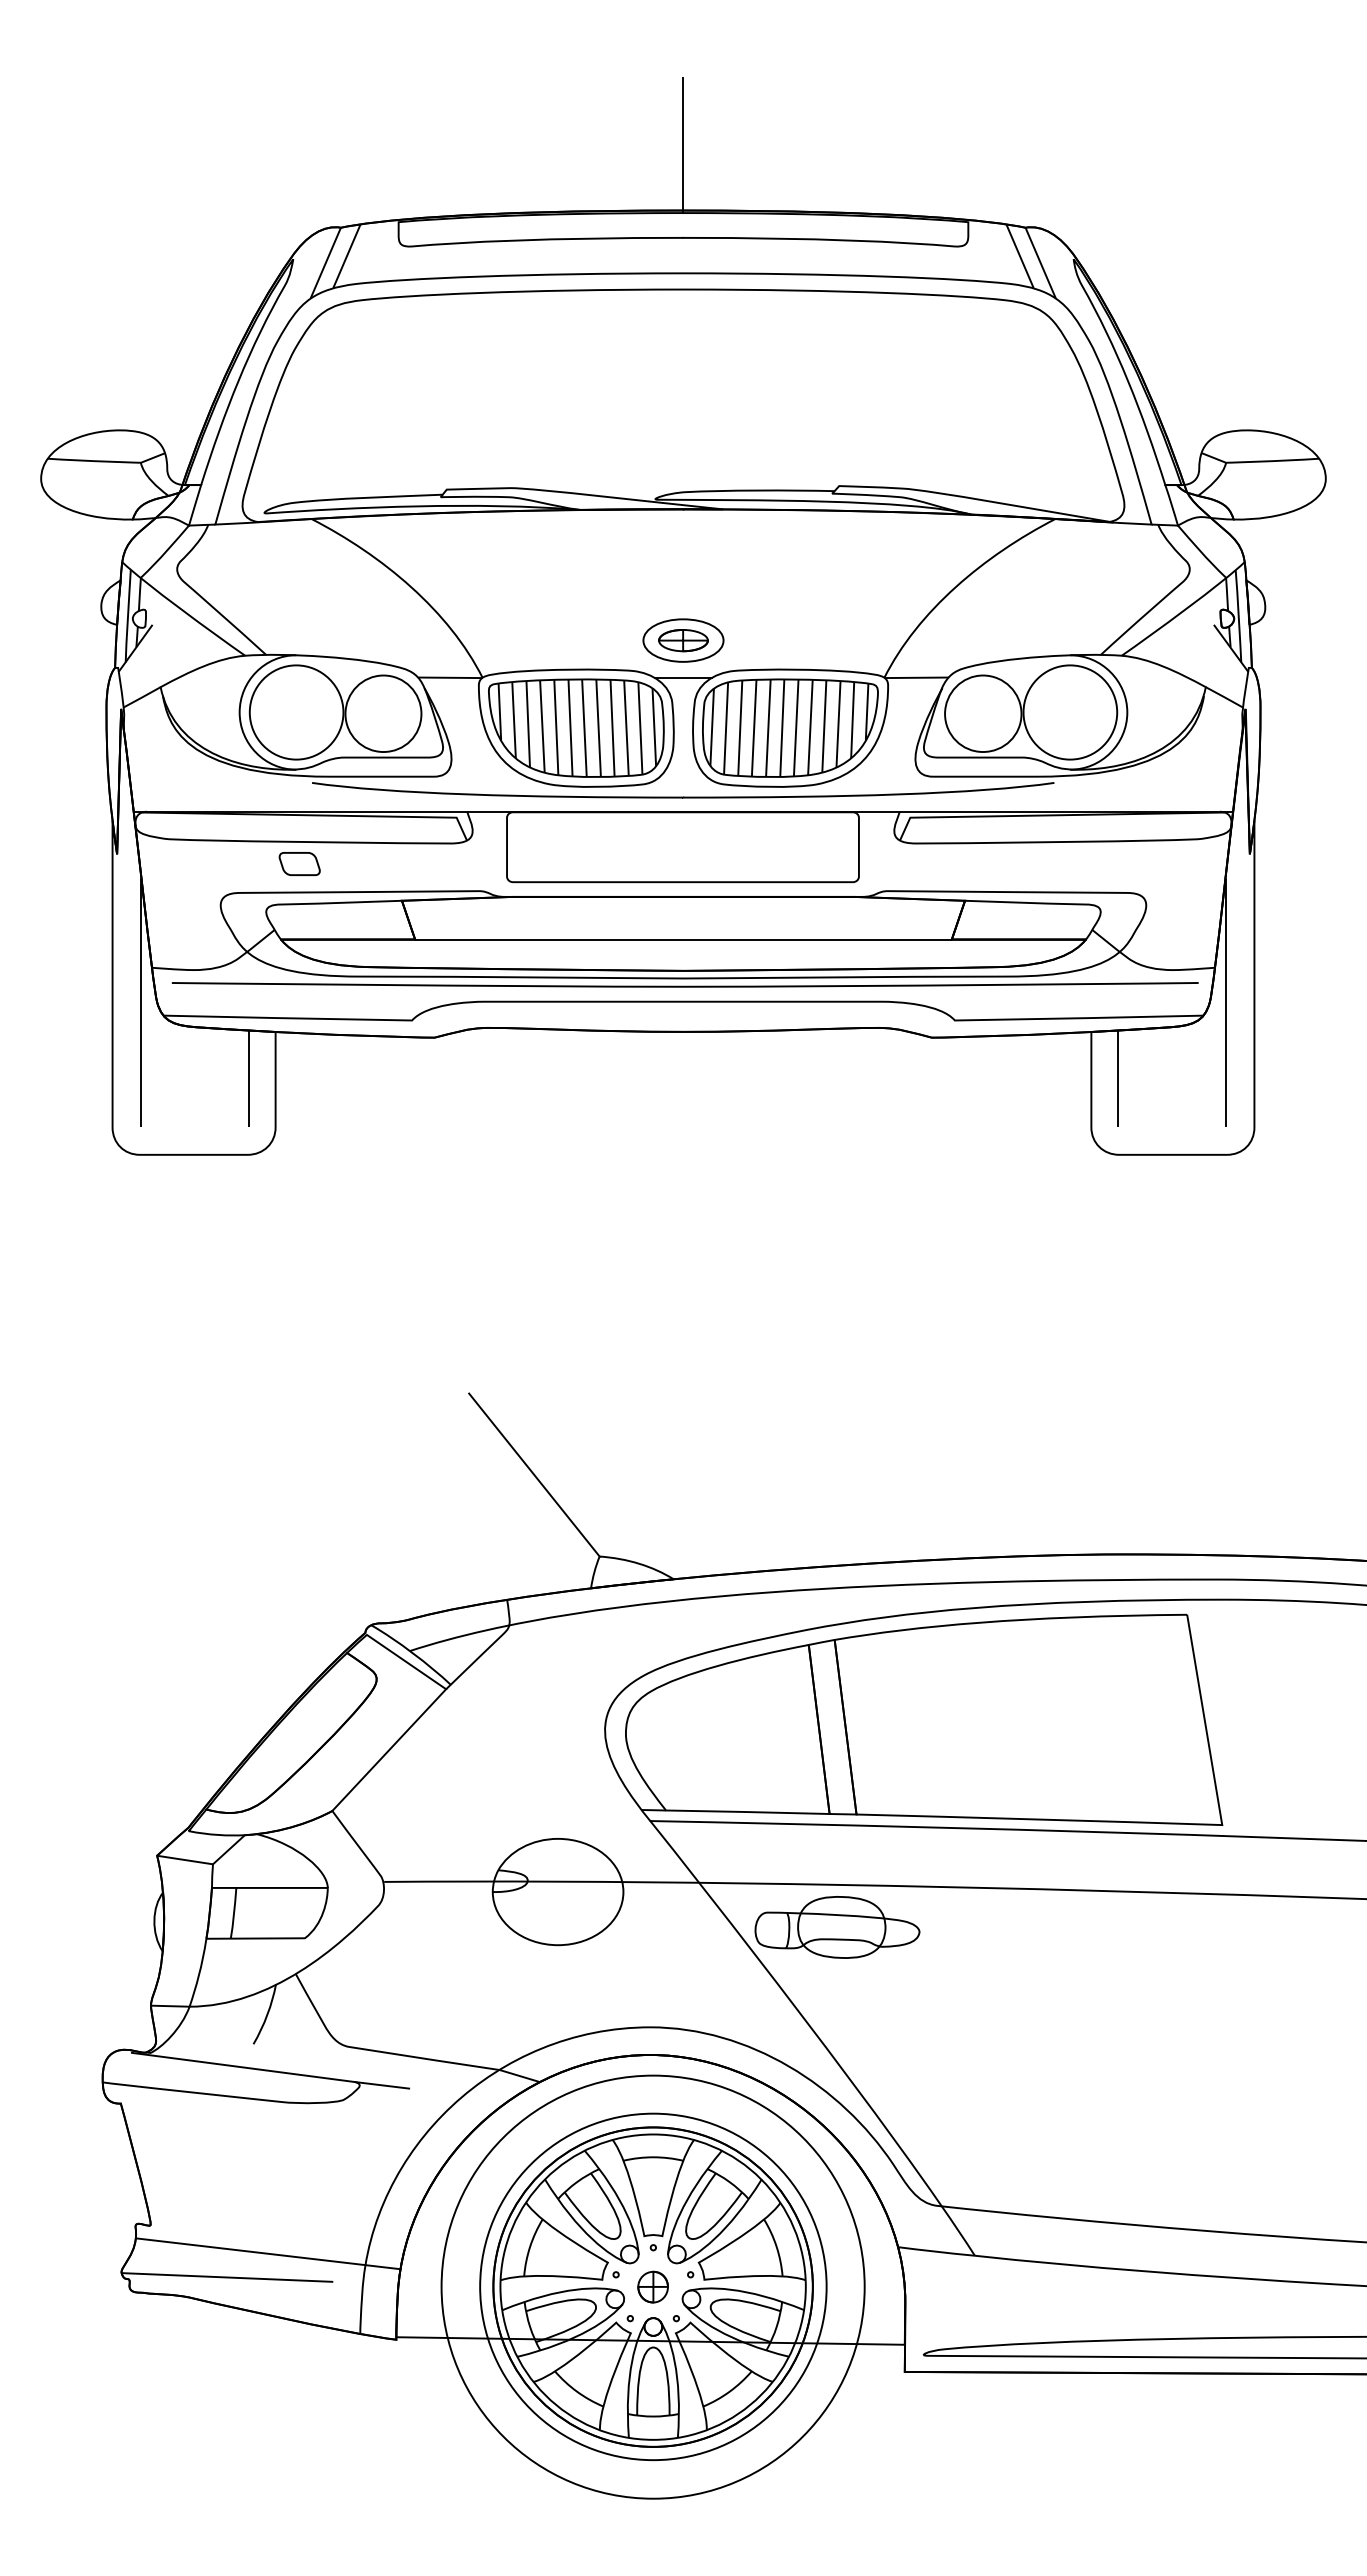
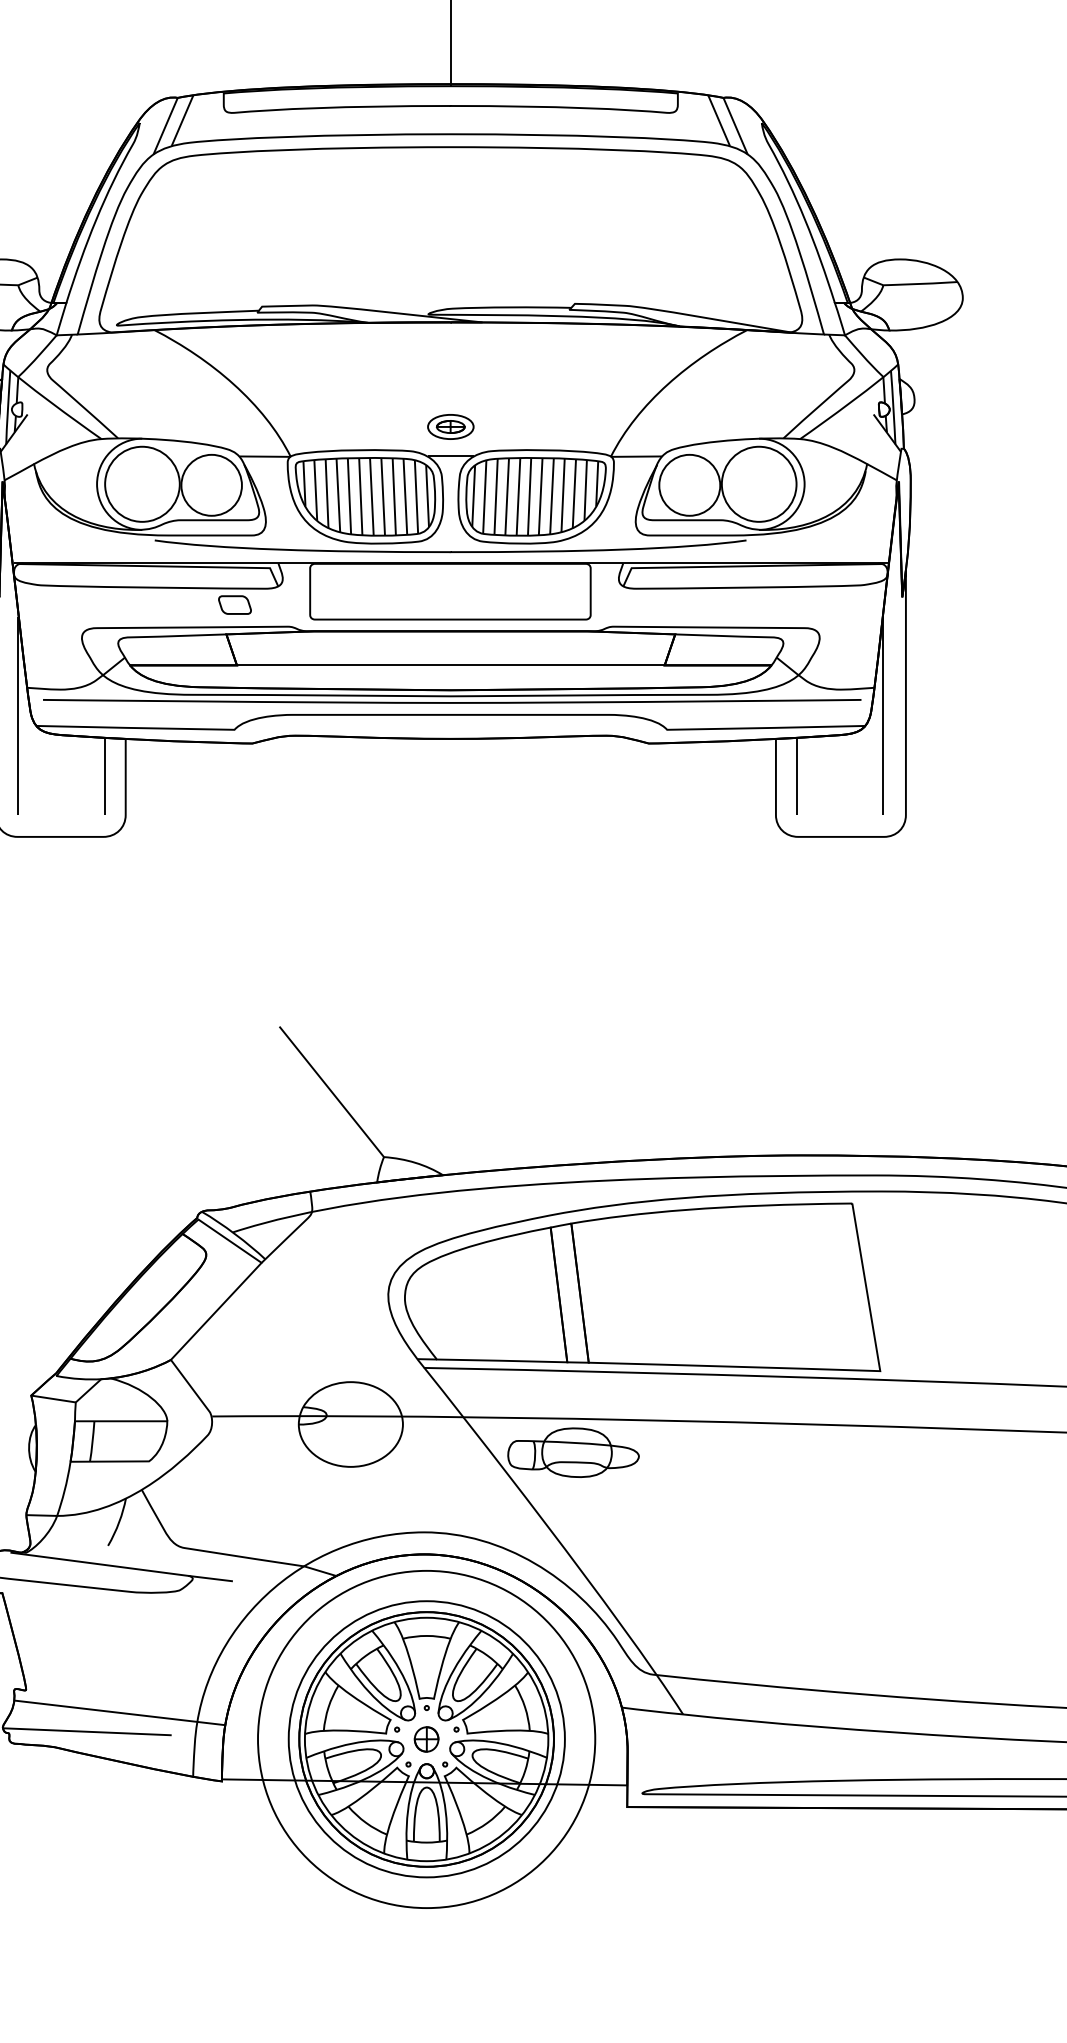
part: (683, 640) -> (450, 426), size x0.71
part: (299, 863) -> (234, 604), moved

